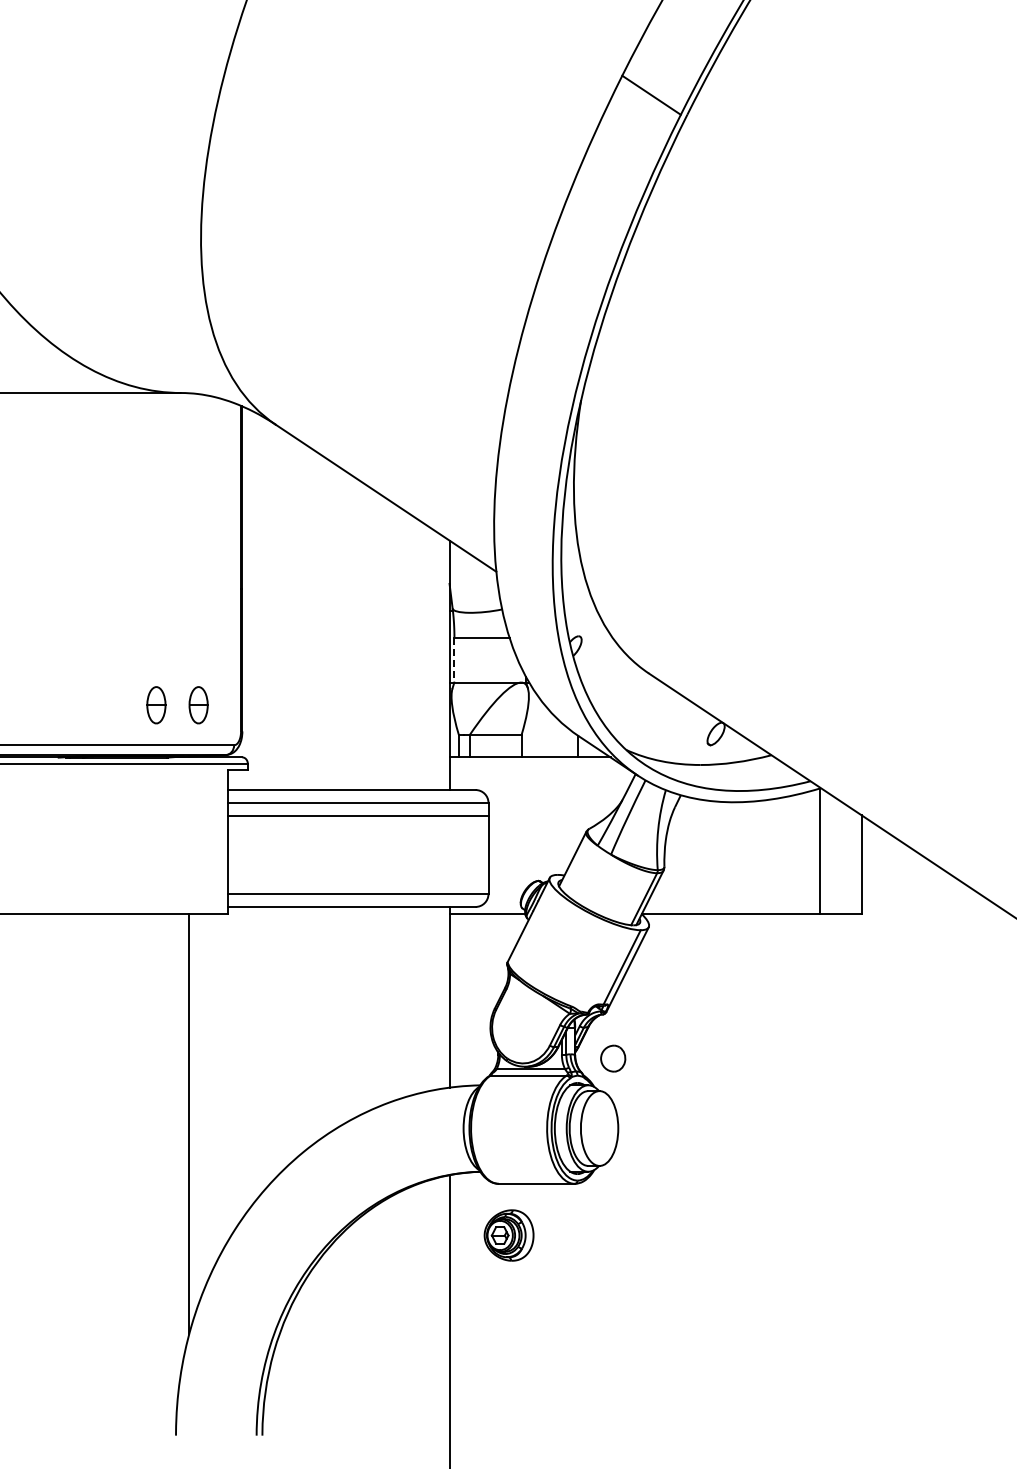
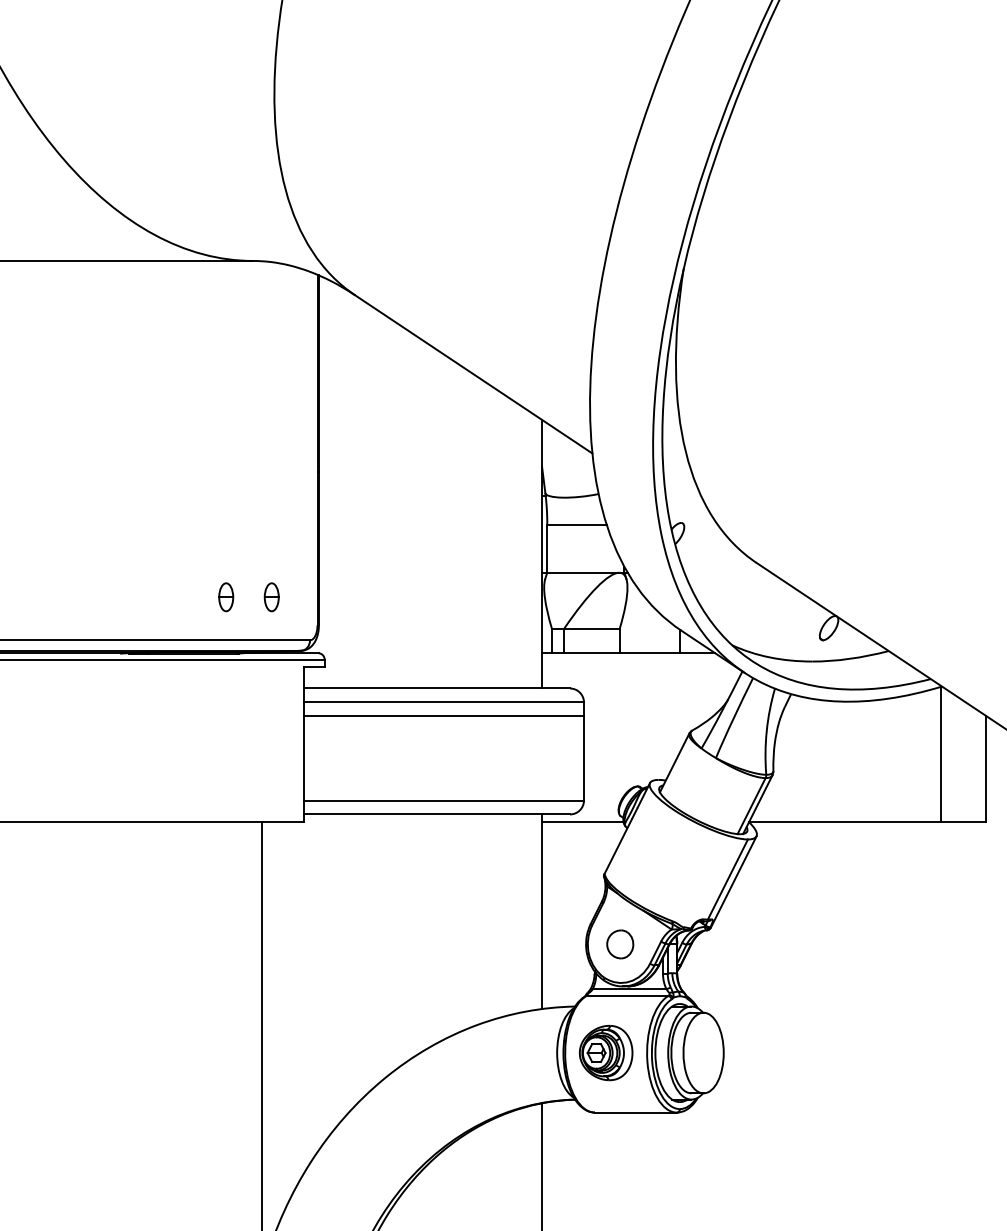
line: (454, 660) -> (547, 549), dashed -> solid
part: (155, 705) -> (225, 597), size x0.71
part: (198, 705) -> (271, 597), size x0.71
part: (613, 1058) -> (620, 944), moved
part: (508, 1235) -> (605, 1053), moved

